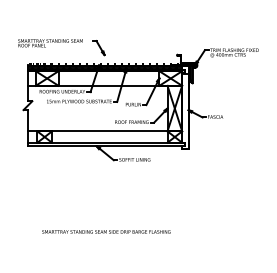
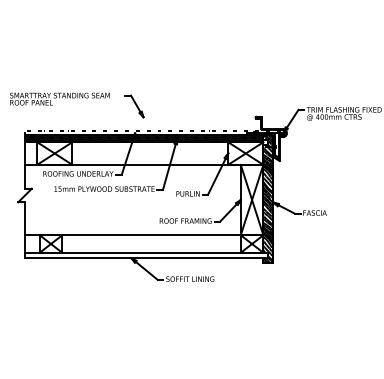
hatch: (185, 107) -> (268, 198), added

